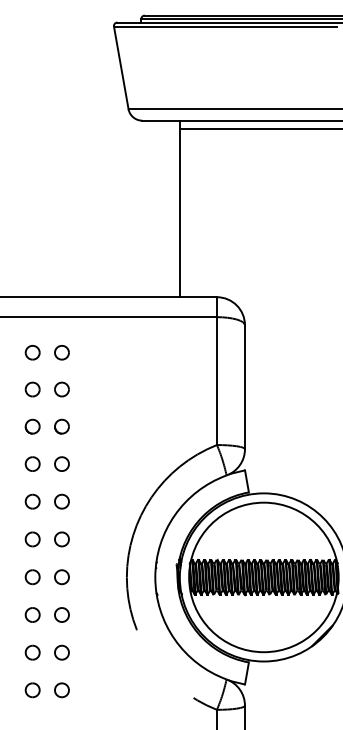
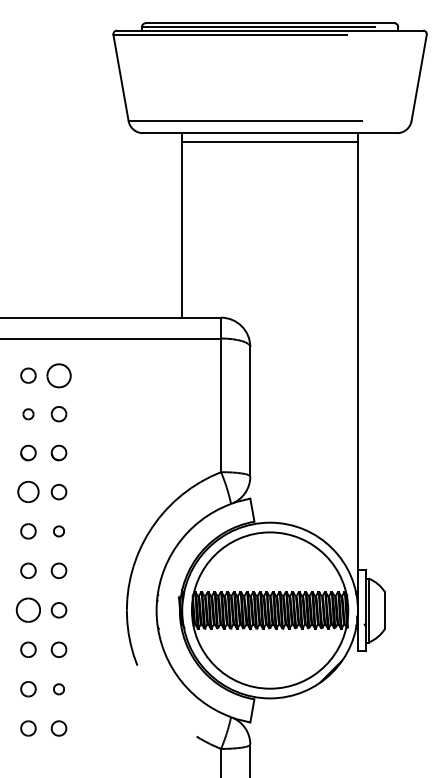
part: (61, 352) -> (58, 375), size x1.6
part: (32, 389) -> (28, 414), size x0.7
part: (32, 464) -> (28, 492), size x1.4
part: (61, 501) -> (58, 531), size x0.7
part: (32, 577) -> (28, 610), size x1.6
part: (61, 652) -> (58, 689), size x0.7

